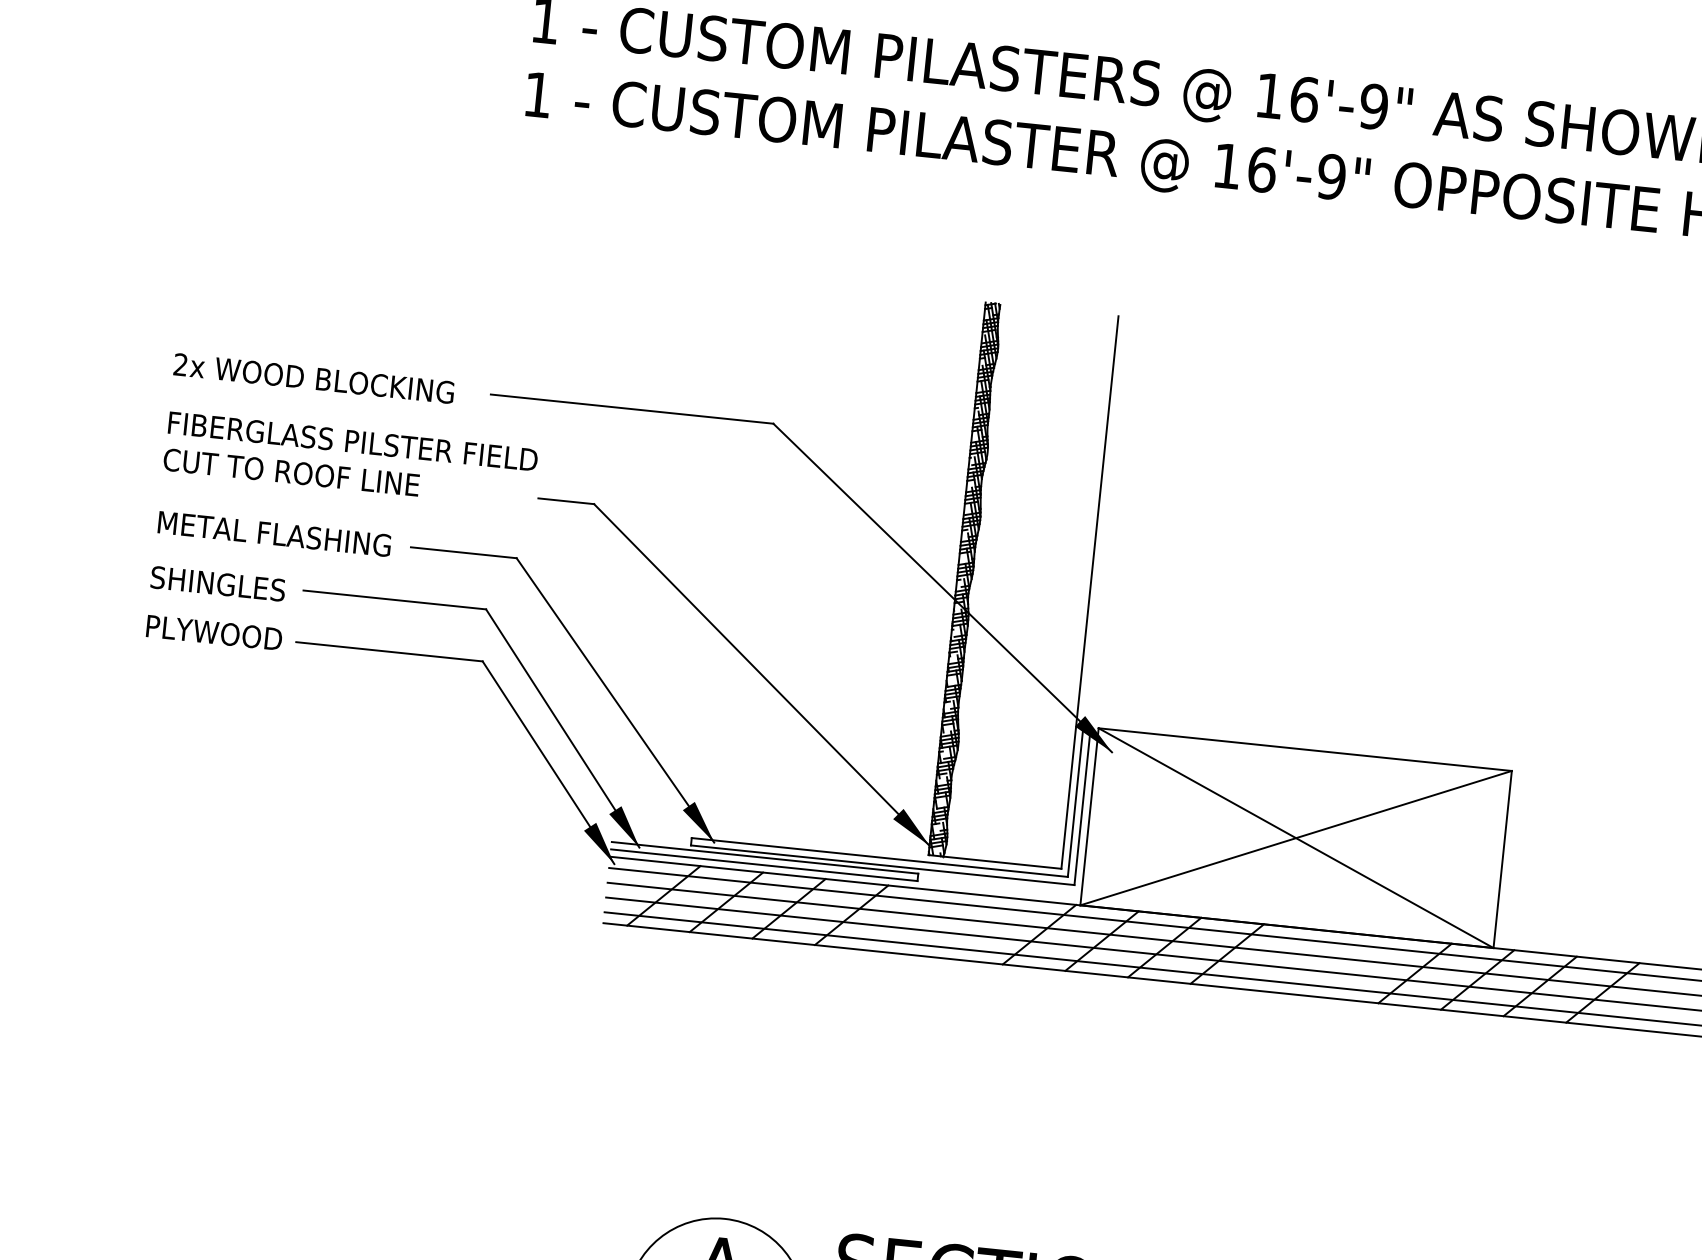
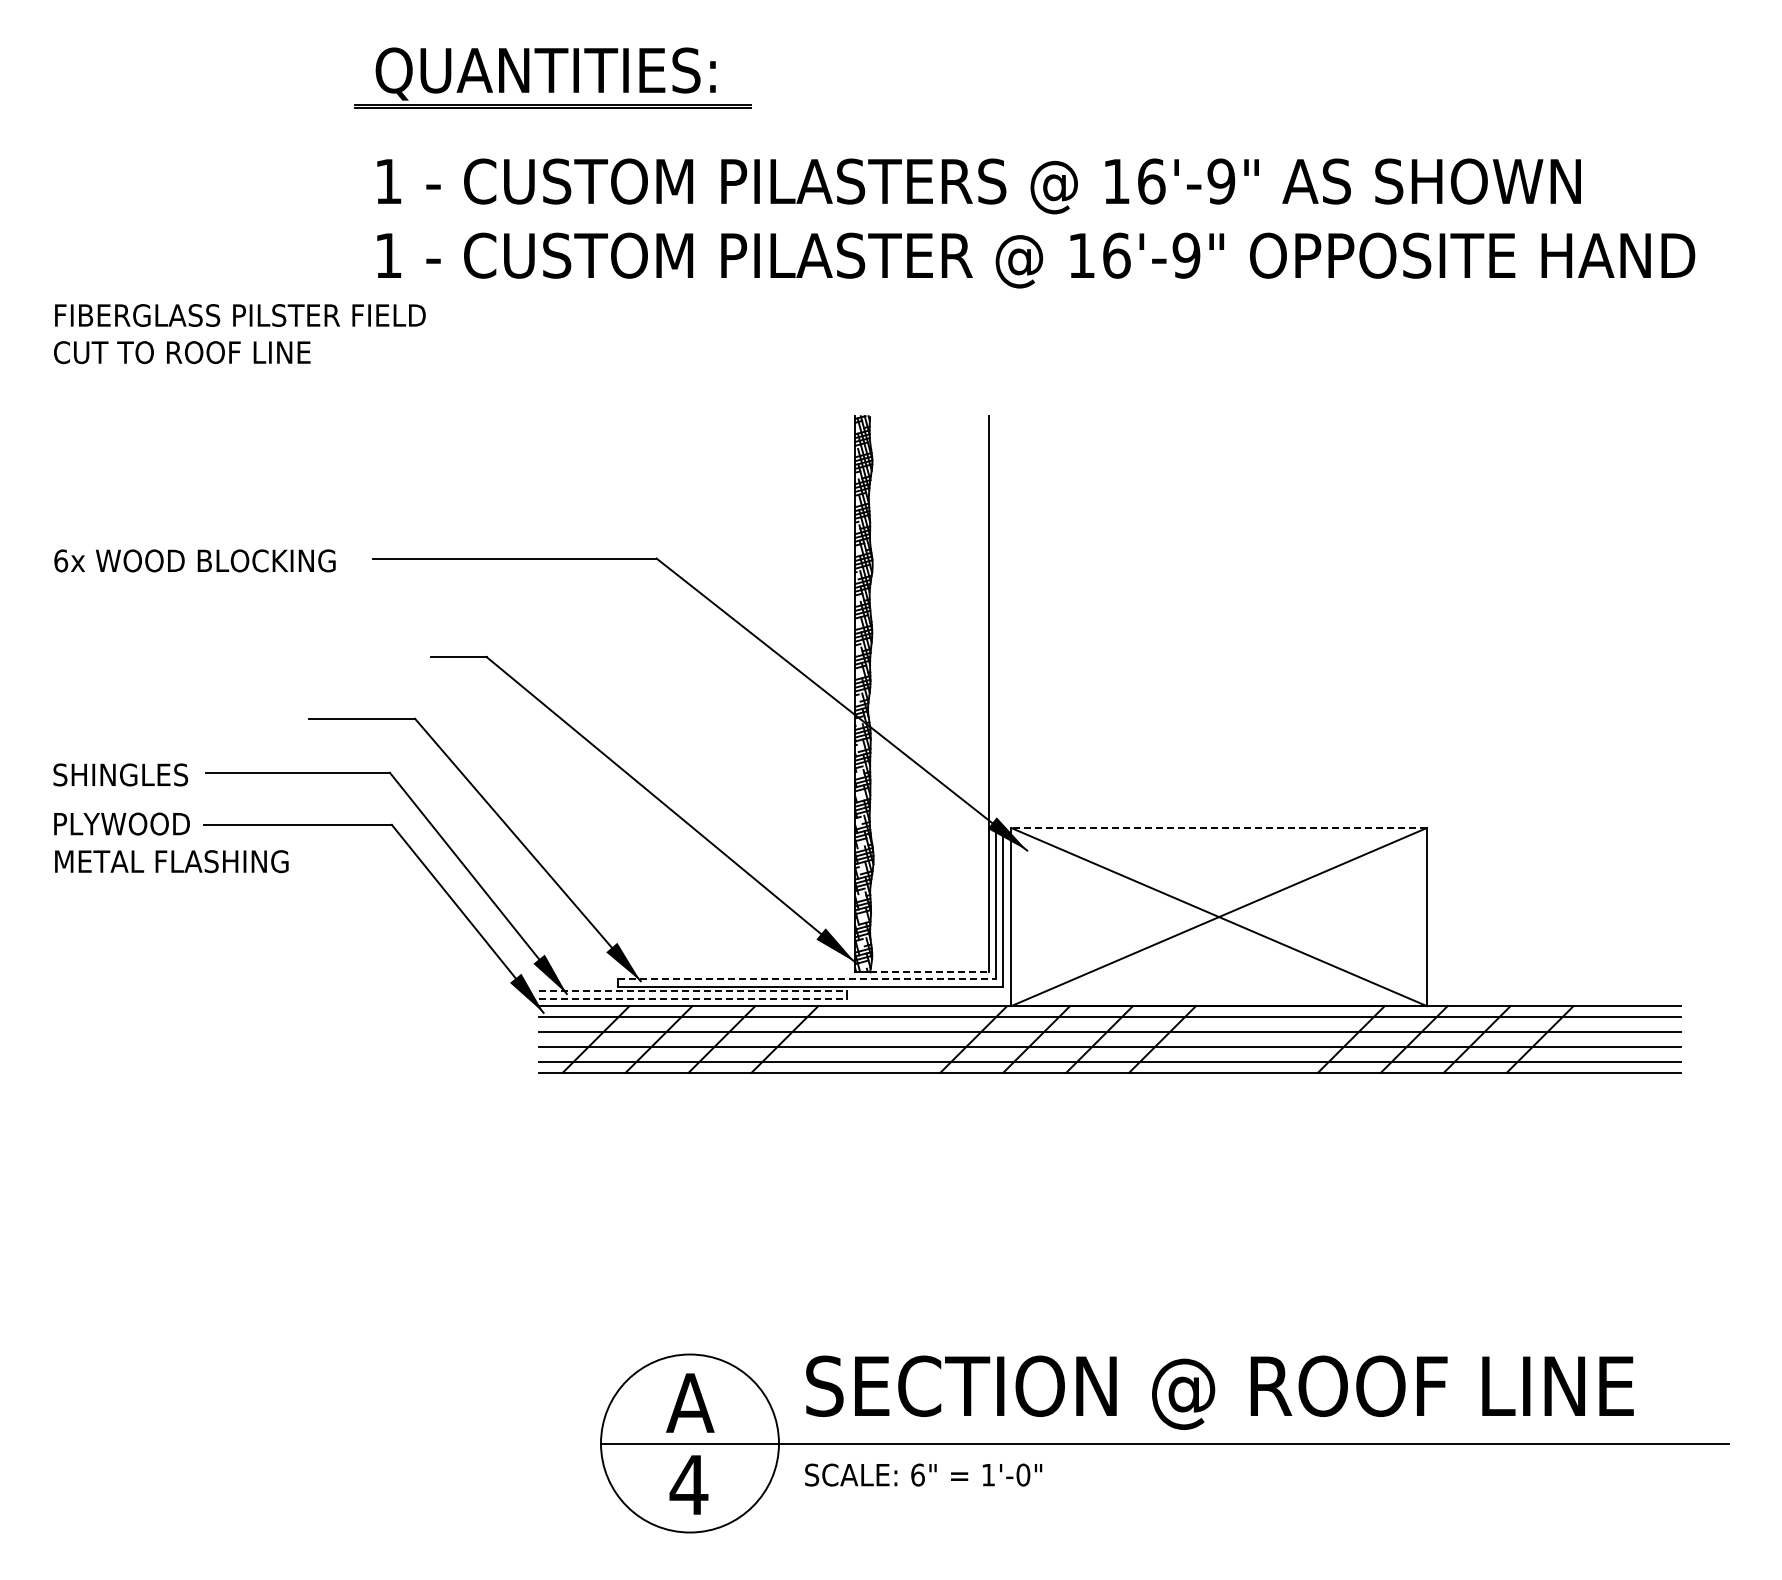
text: (181, 364) -> (61, 560), 2x -> 6x
text: (350, 460) -> (239, 334), moved
text: (274, 533) -> (171, 861), moved
line: (1305, 750) -> (1219, 828), solid -> dashed
line: (880, 857) -> (807, 979), solid -> dashed
line: (765, 858) -> (693, 991), solid -> dashed
line: (1002, 862) -> (929, 971), solid -> dashed
line: (764, 865) -> (693, 998), solid -> dashed

